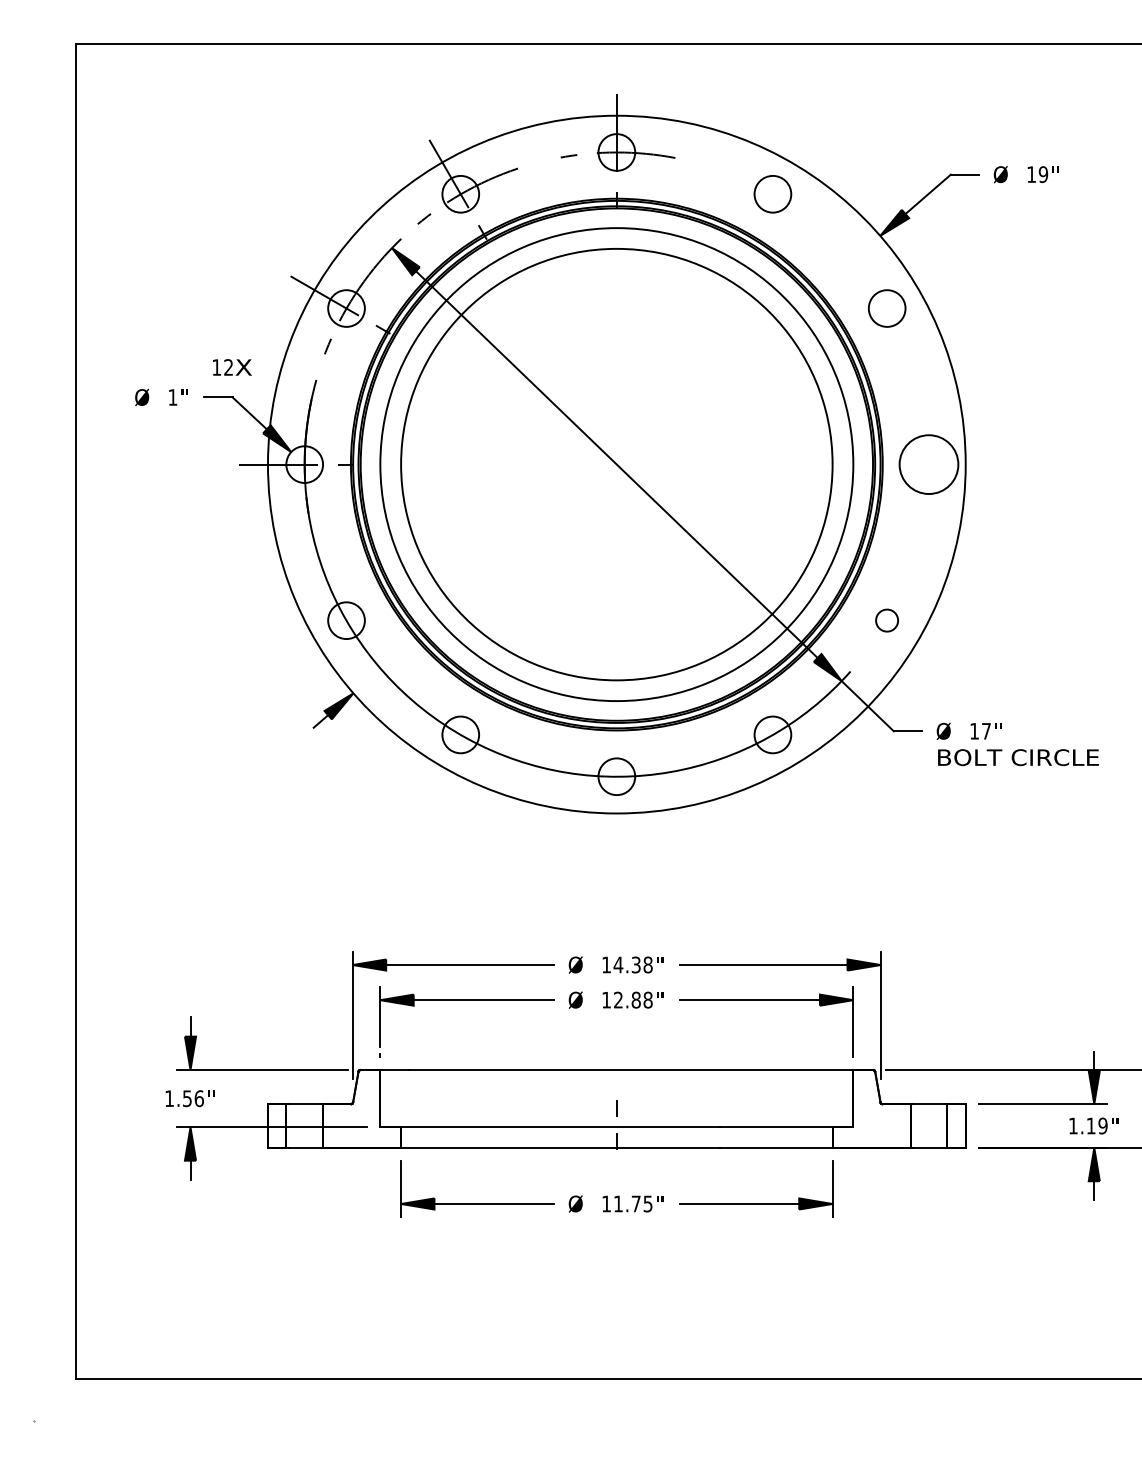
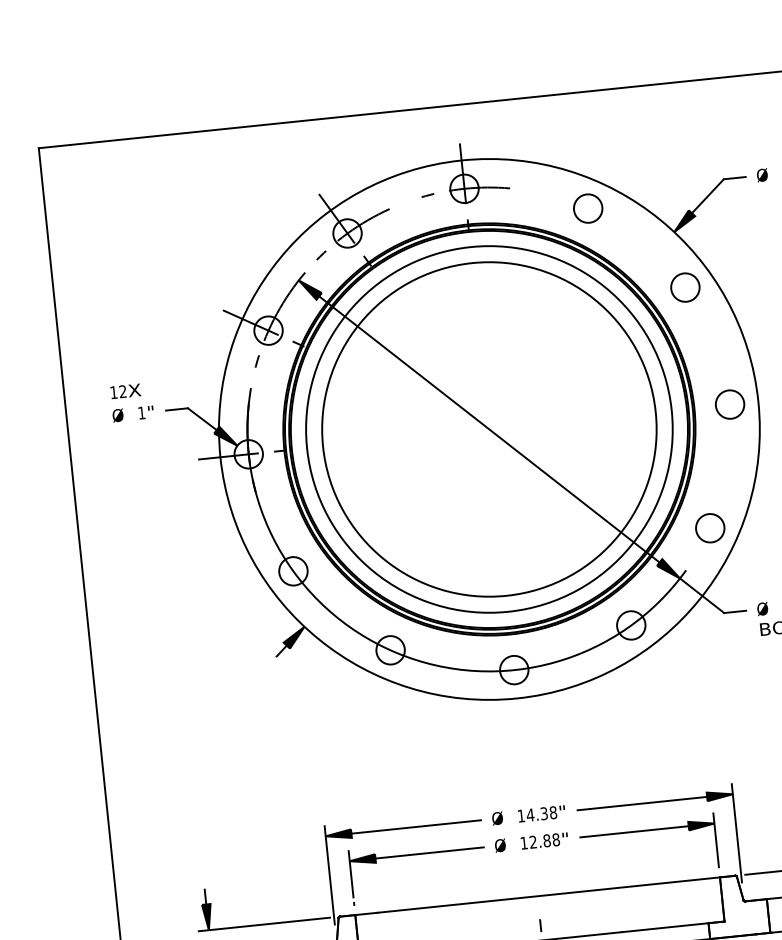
text: (232, 367) -> (125, 391), moved
circle: (928, 464) -> (729, 404), size x0.62
circle: (886, 620) -> (709, 528), size x1.67

